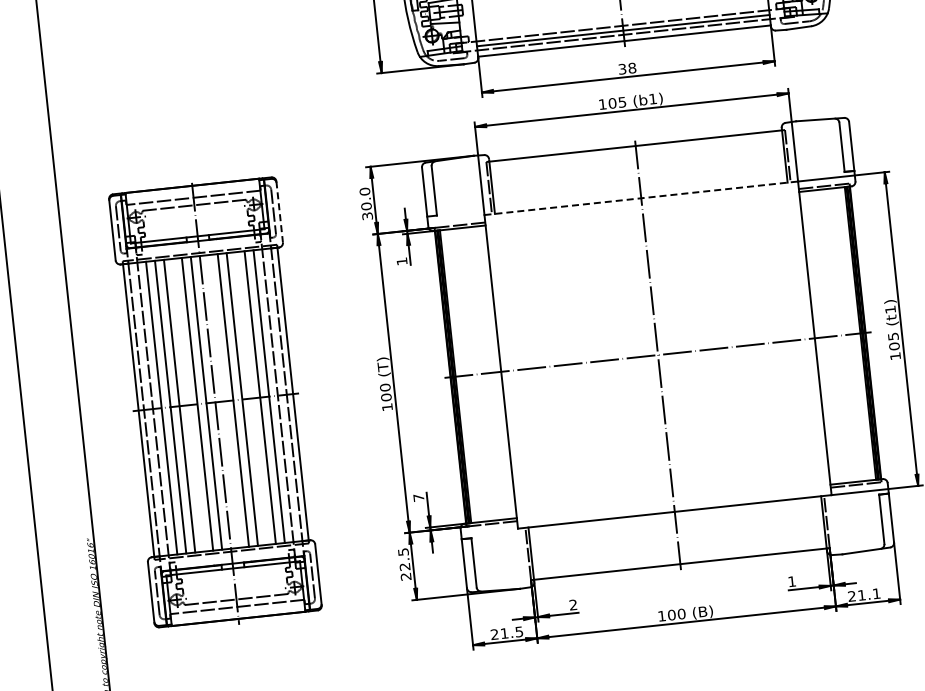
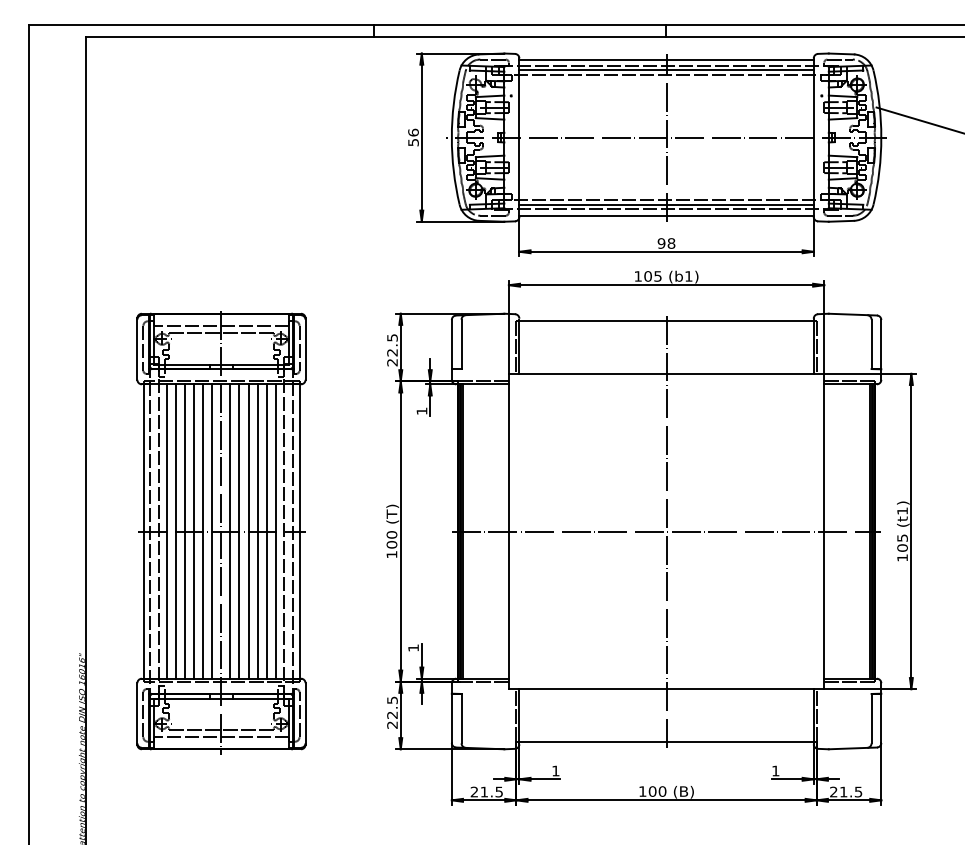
text: (622, 69) -> (661, 243), 38 -> 98
line: (641, 197) -> (666, 373), dashed -> solid
text: (366, 204) -> (392, 350), 30.0 -> 22.5
line: (279, 212) -> (305, 349), dashed -> solid
line: (251, 398) -> (257, 531), added
line: (224, 401) -> (230, 531), added
line: (188, 405) -> (194, 531), added
text: (418, 497) -> (413, 647), 7 -> 1
text: (876, 593) -> (858, 791), 21.1 -> 21.5
text: (572, 604) -> (555, 770), 2 -> 1

